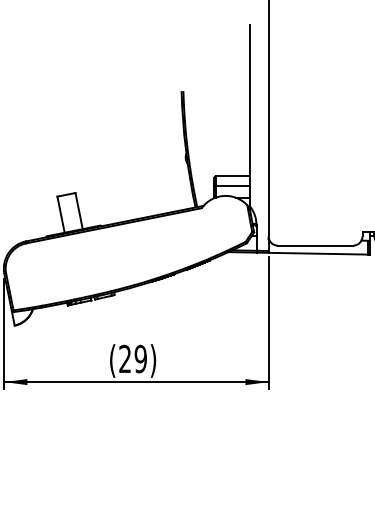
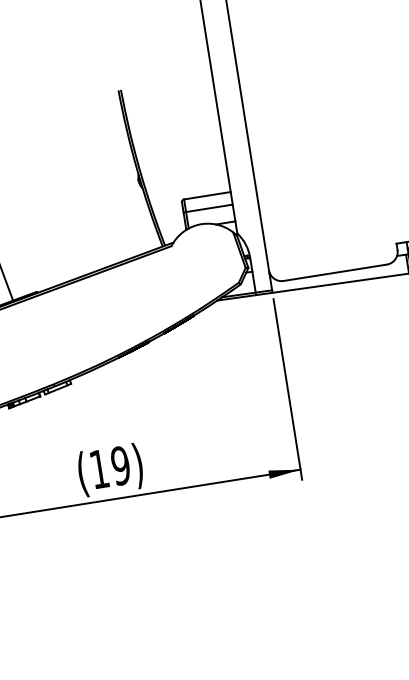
text: (124, 358) -> (98, 468), (29) -> (19)

